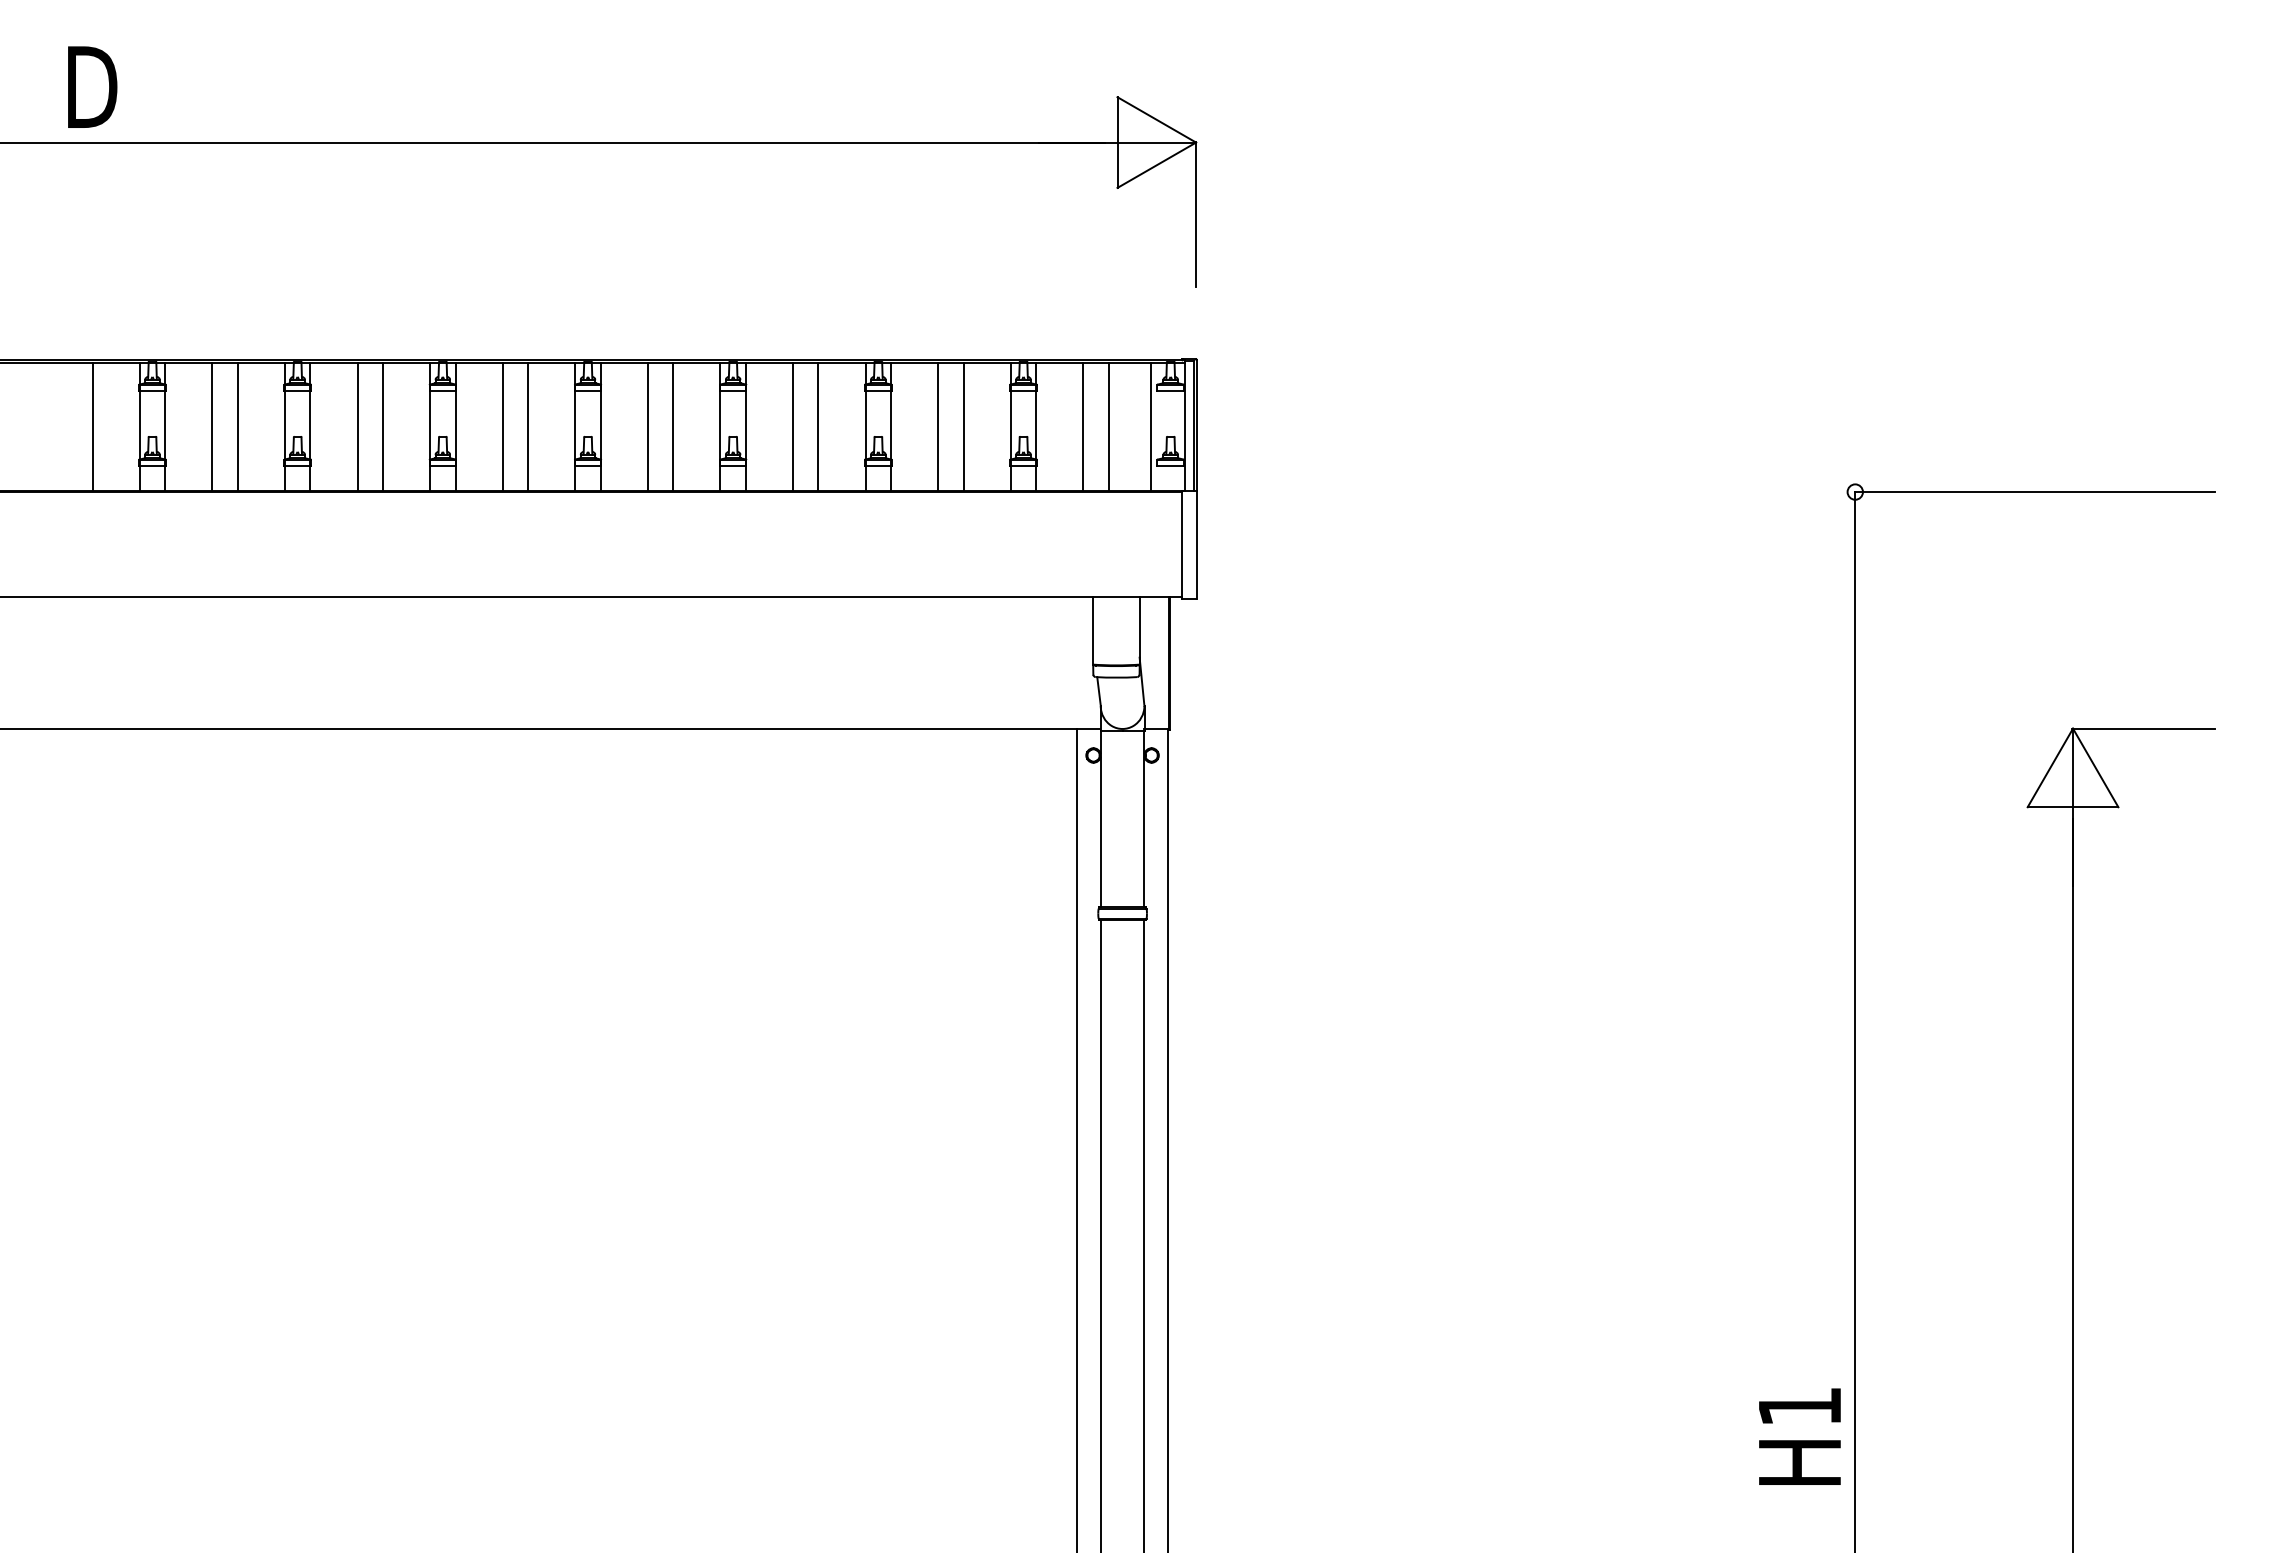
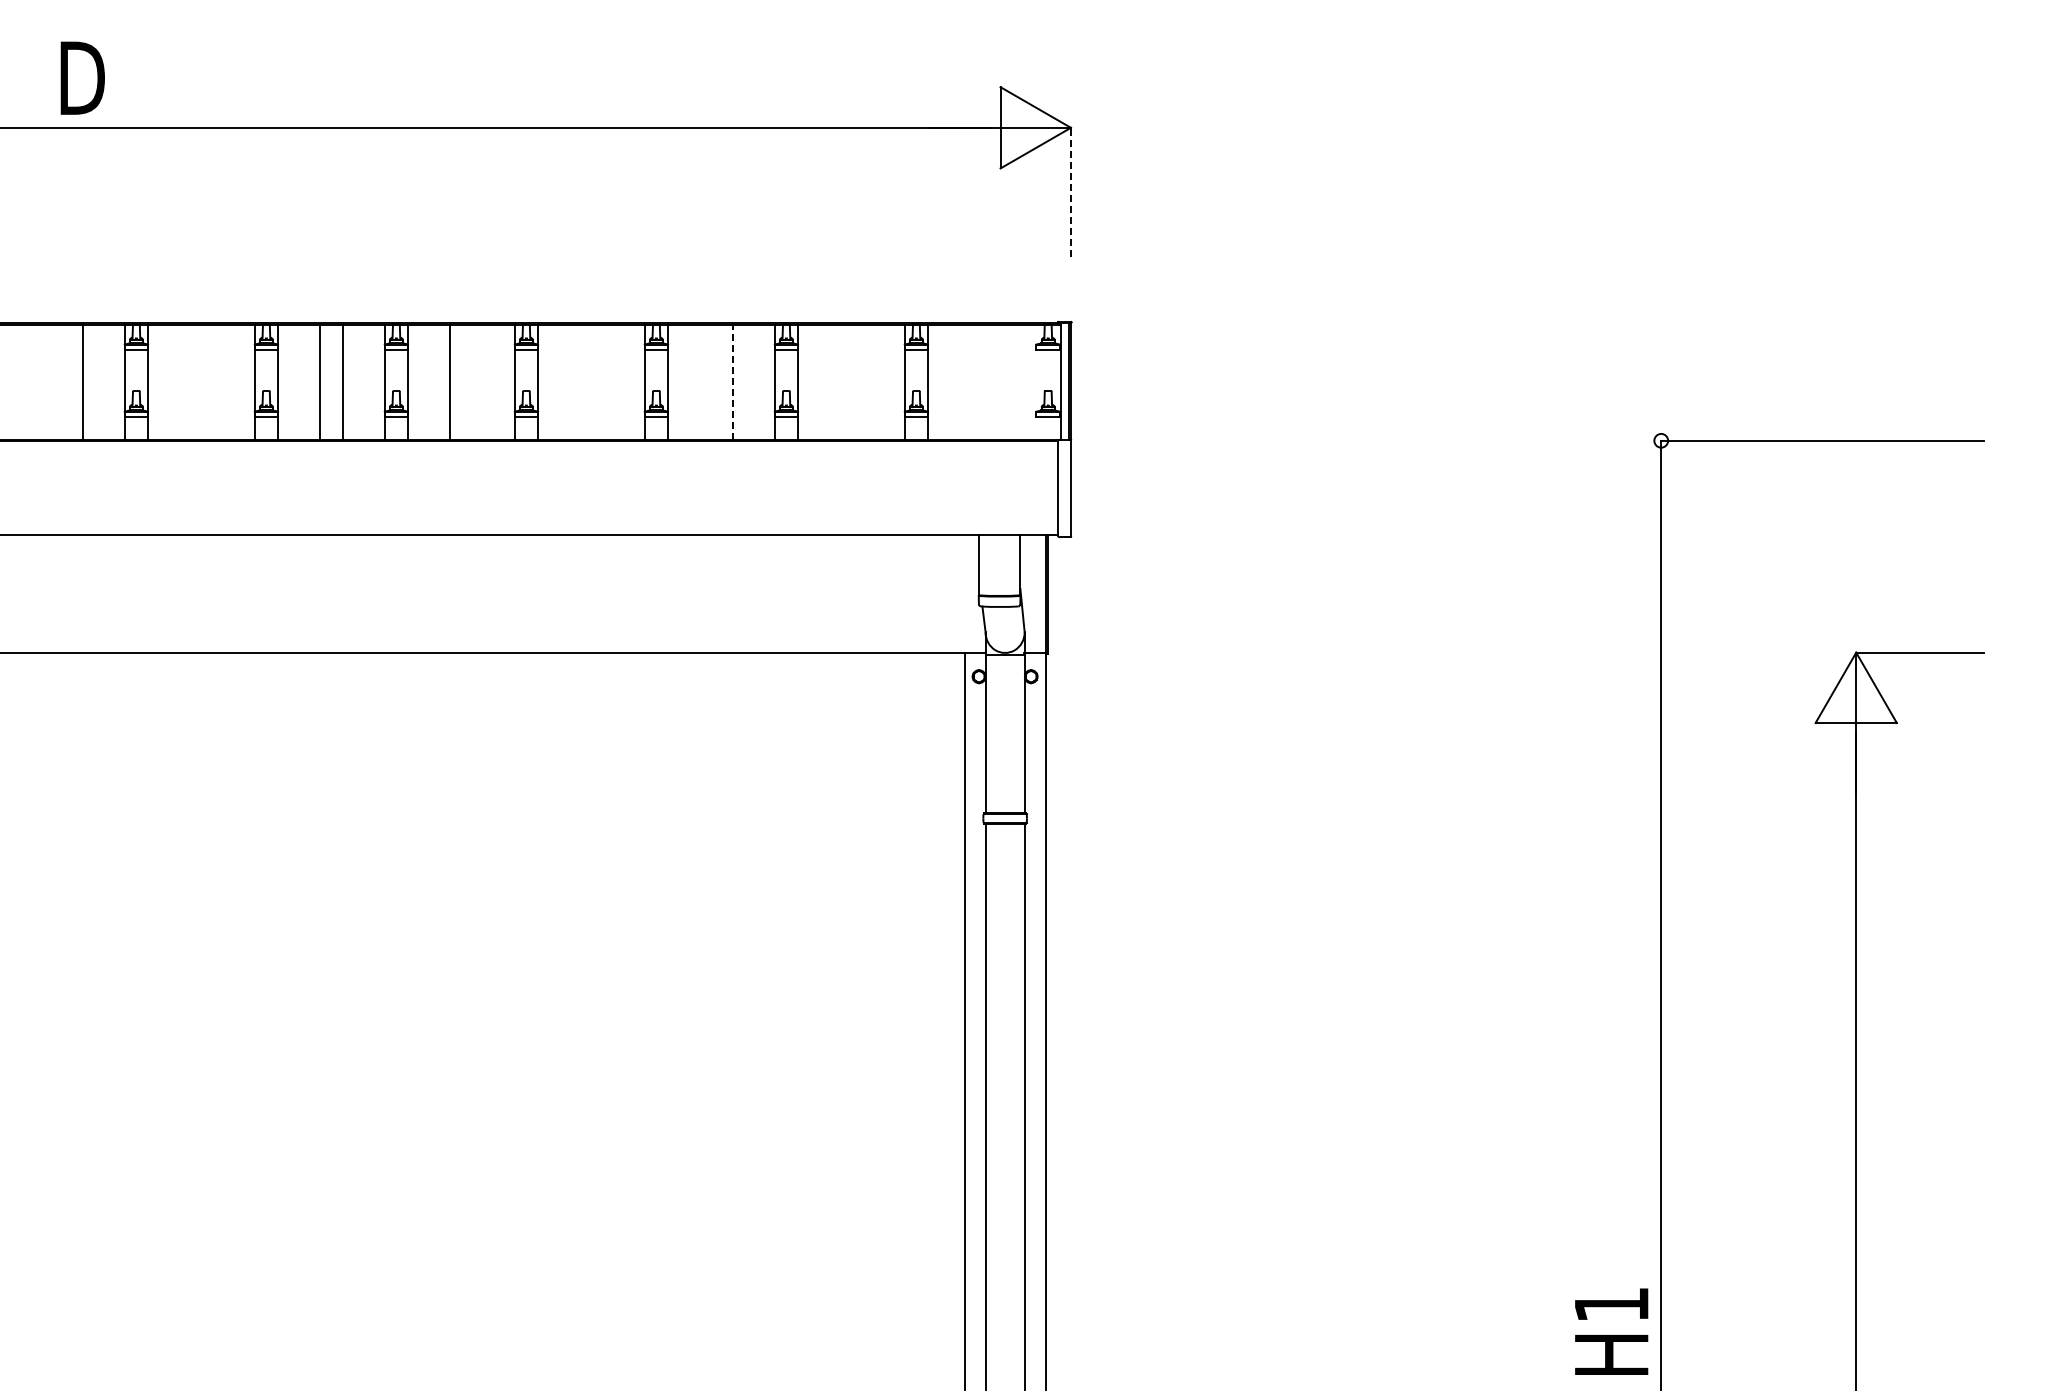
line: (1195, 213) -> (1070, 191), solid -> dashed
line: (818, 425) -> (732, 381), solid -> dashed
line: (212, 426) -> (190, 382), removed
line: (237, 426) -> (212, 382), removed
line: (527, 426) -> (472, 382), removed
line: (648, 426) -> (580, 382), removed
line: (672, 426) -> (602, 382), removed
line: (793, 426) -> (710, 382), removed
line: (938, 426) -> (840, 382), removed
line: (963, 426) -> (862, 382), removed
line: (1083, 426) -> (970, 382), removed
line: (1108, 426) -> (992, 382), removed
line: (1150, 426) -> (1030, 382), removed
text: (1799, 1436) -> (1611, 1331), moved

